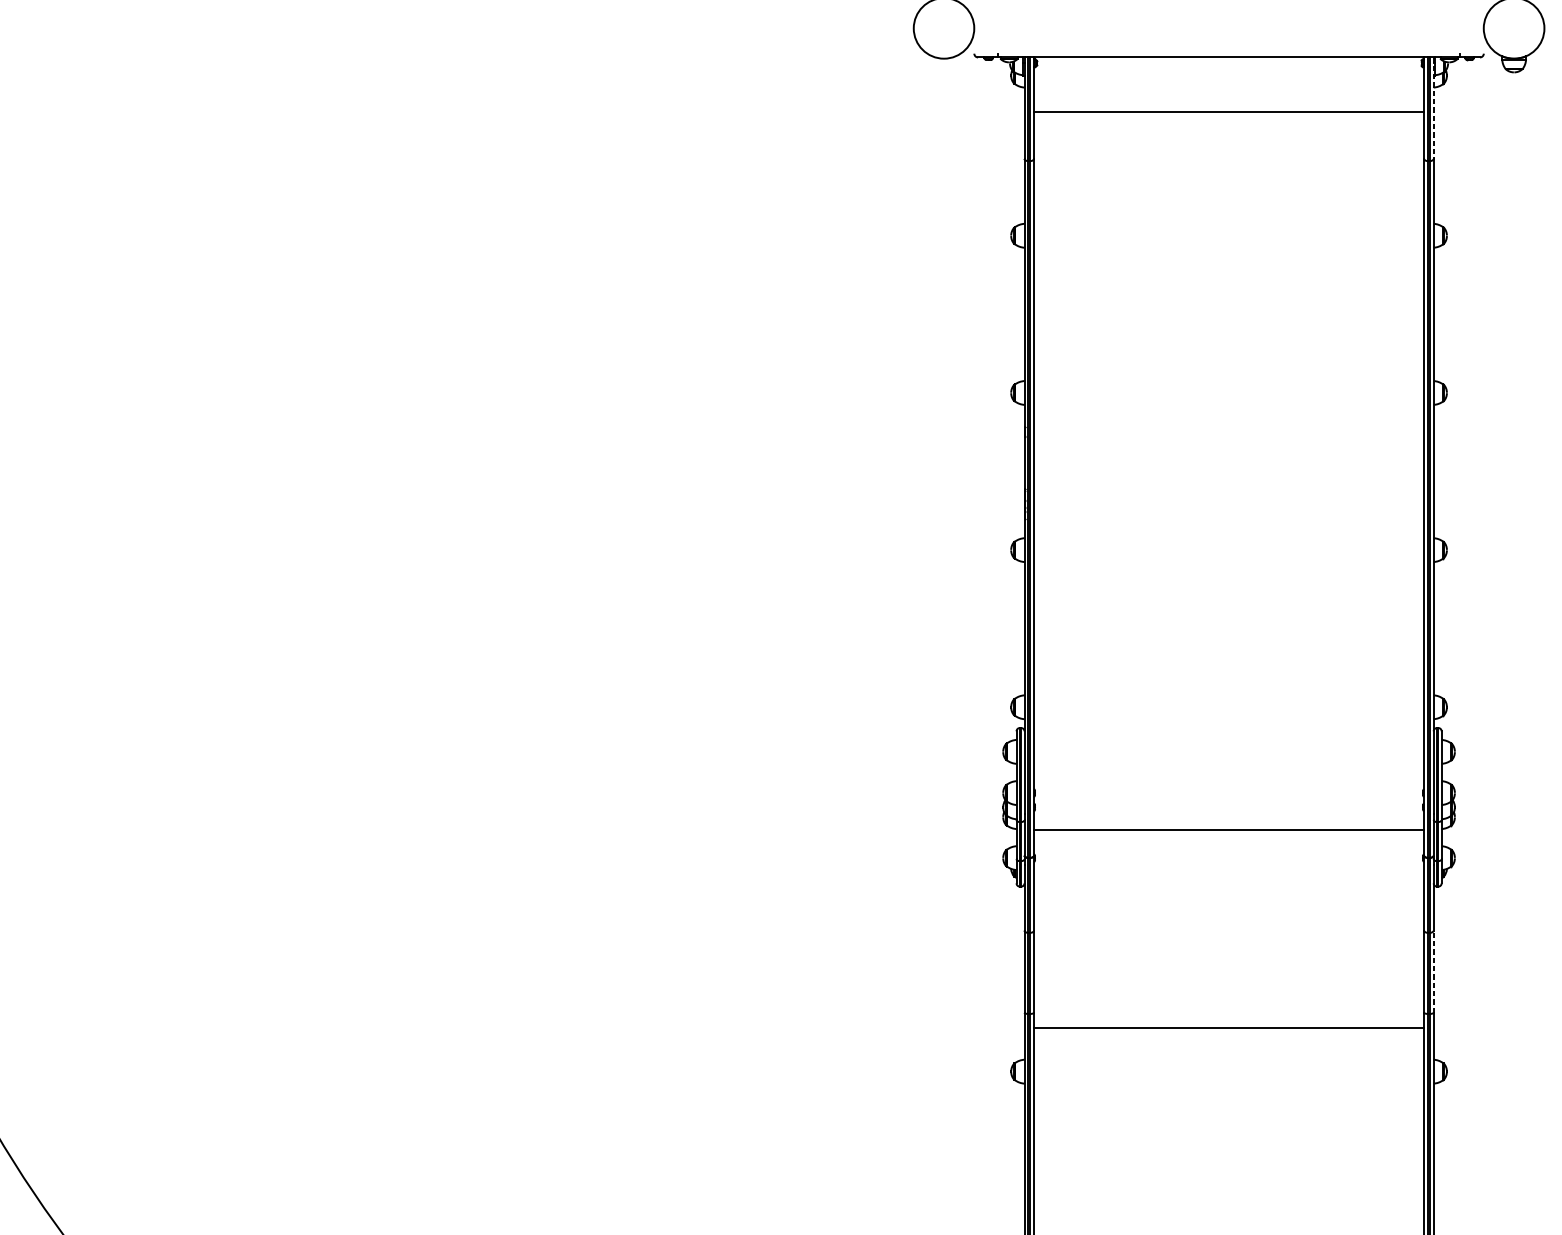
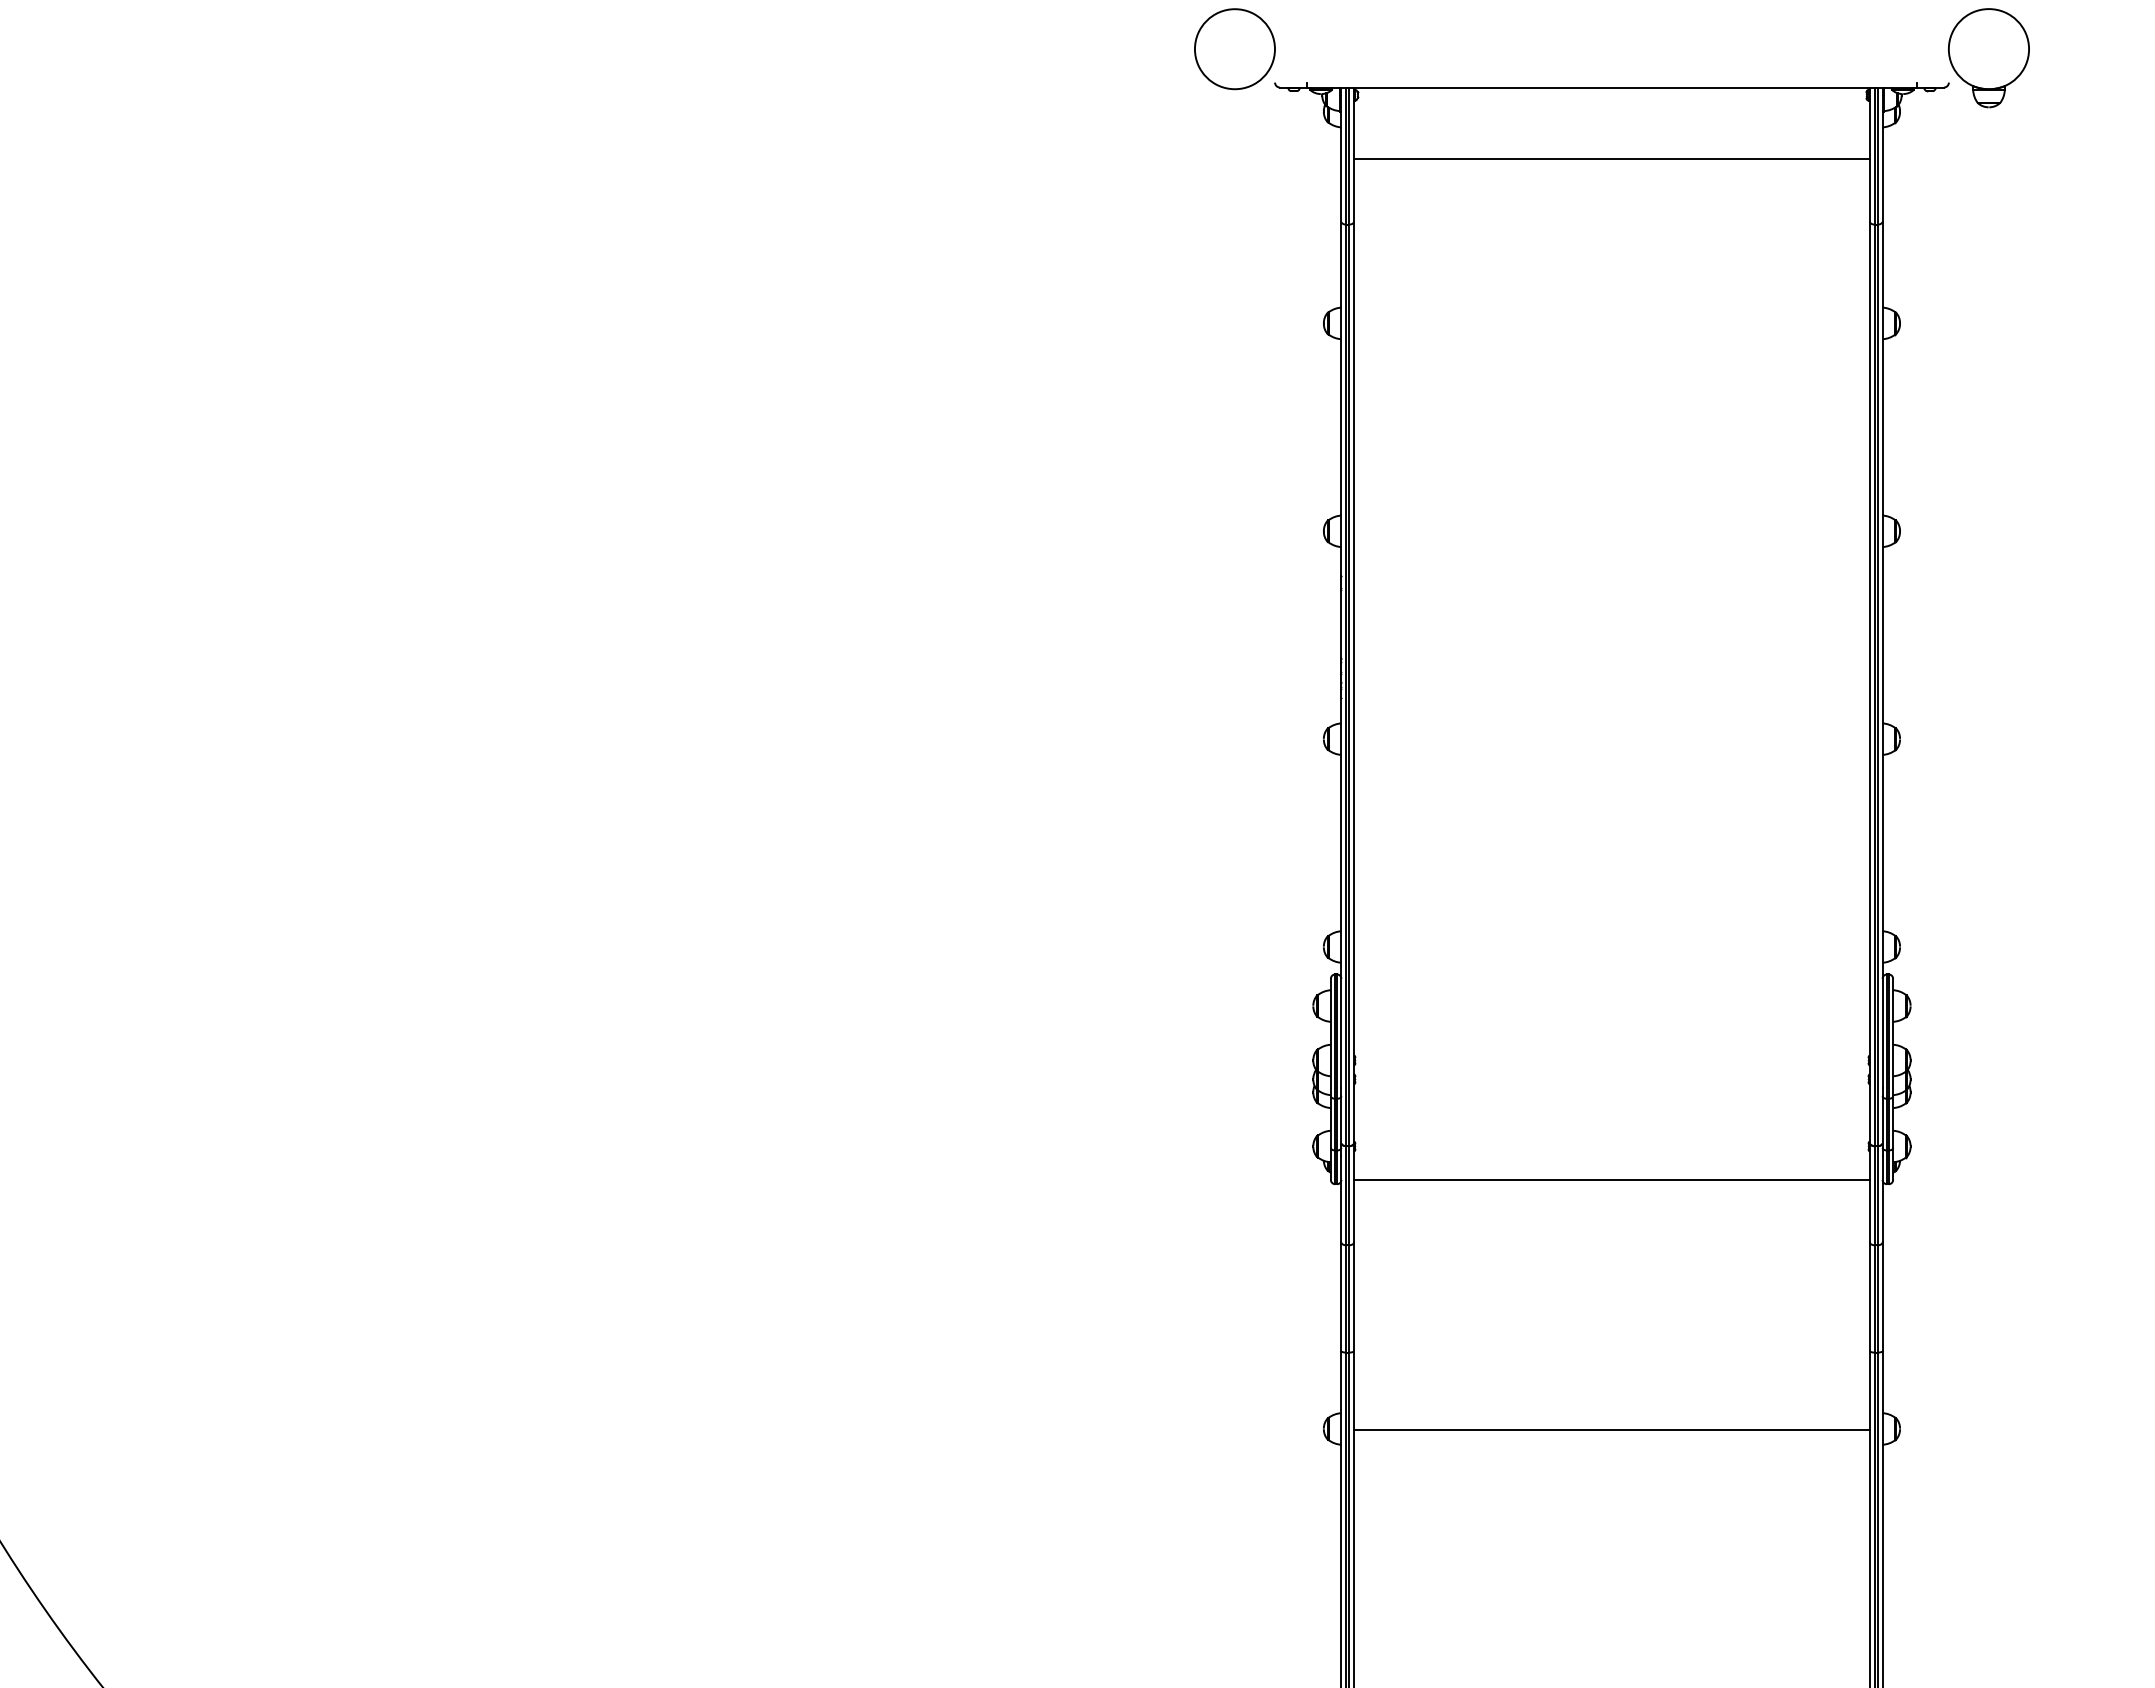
line: (1433, 108) -> (1882, 155), dashed -> solid
line: (1228, 830) -> (1611, 1180), moved
line: (1433, 971) -> (1882, 1296), dashed -> solid
line: (1228, 1027) -> (1611, 1429), moved

